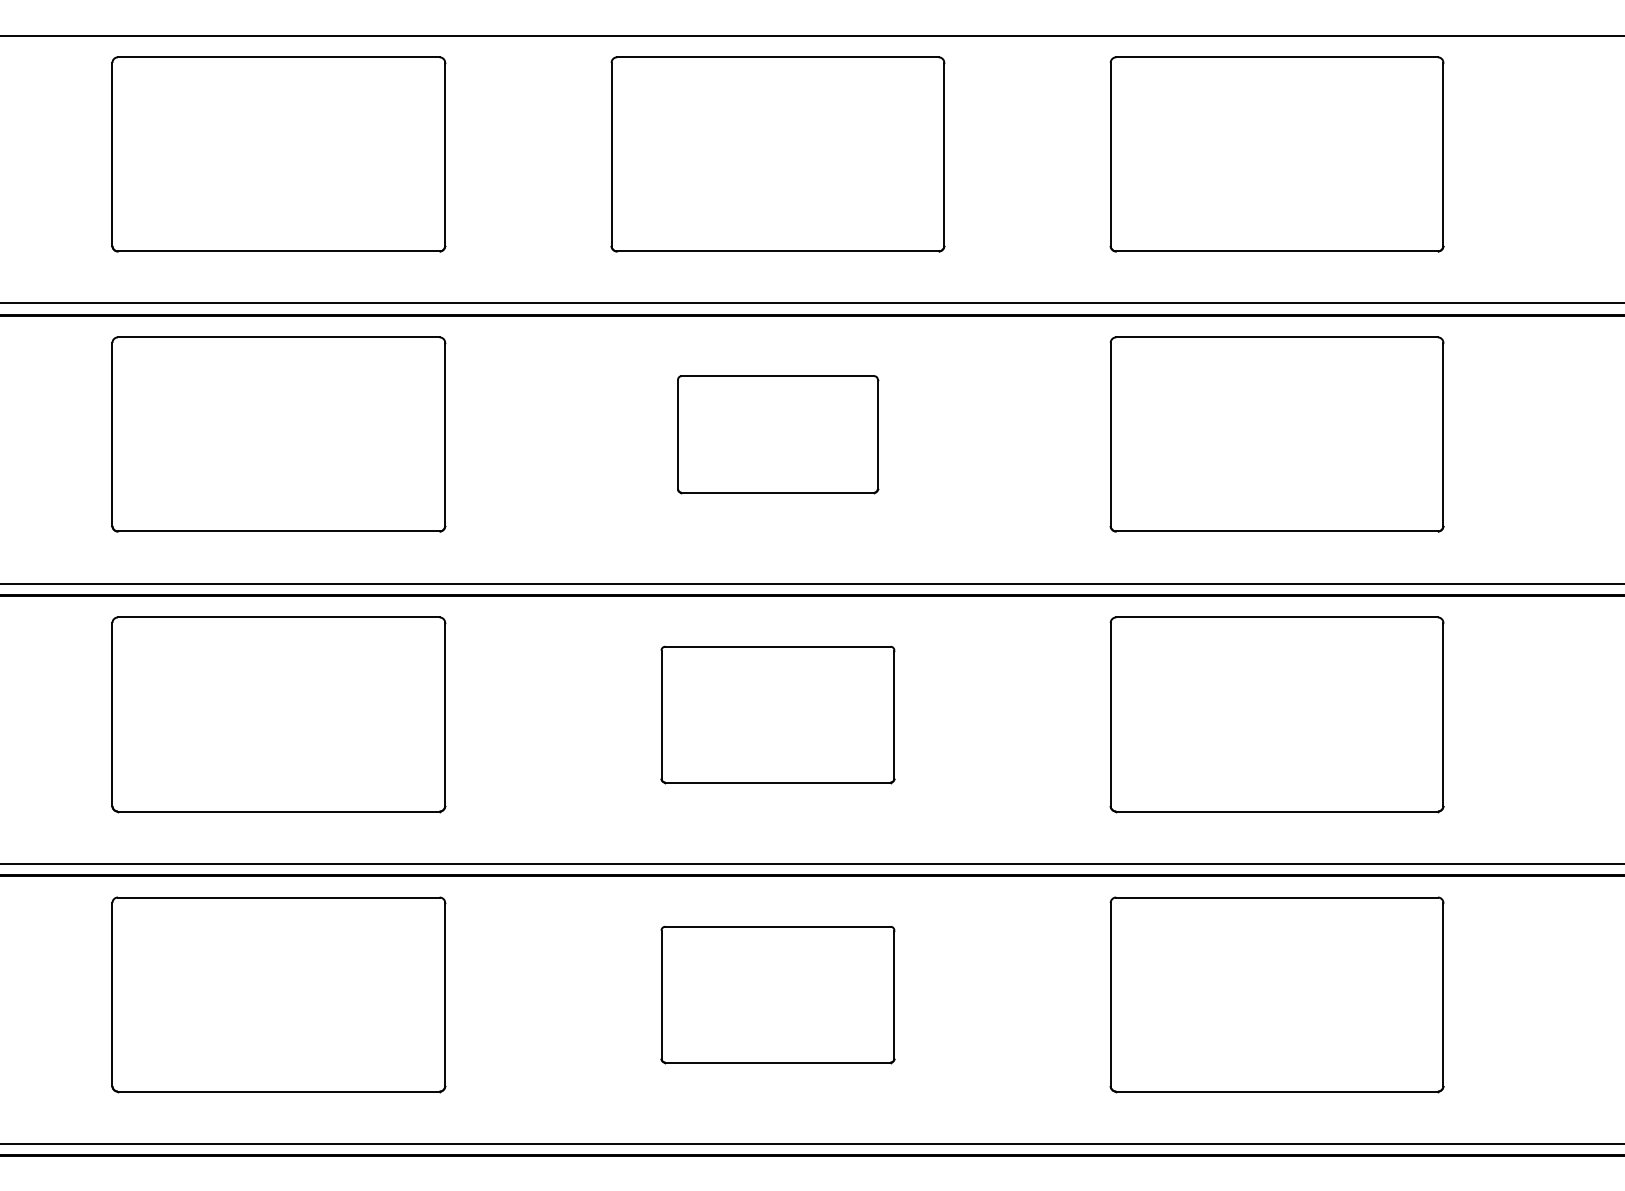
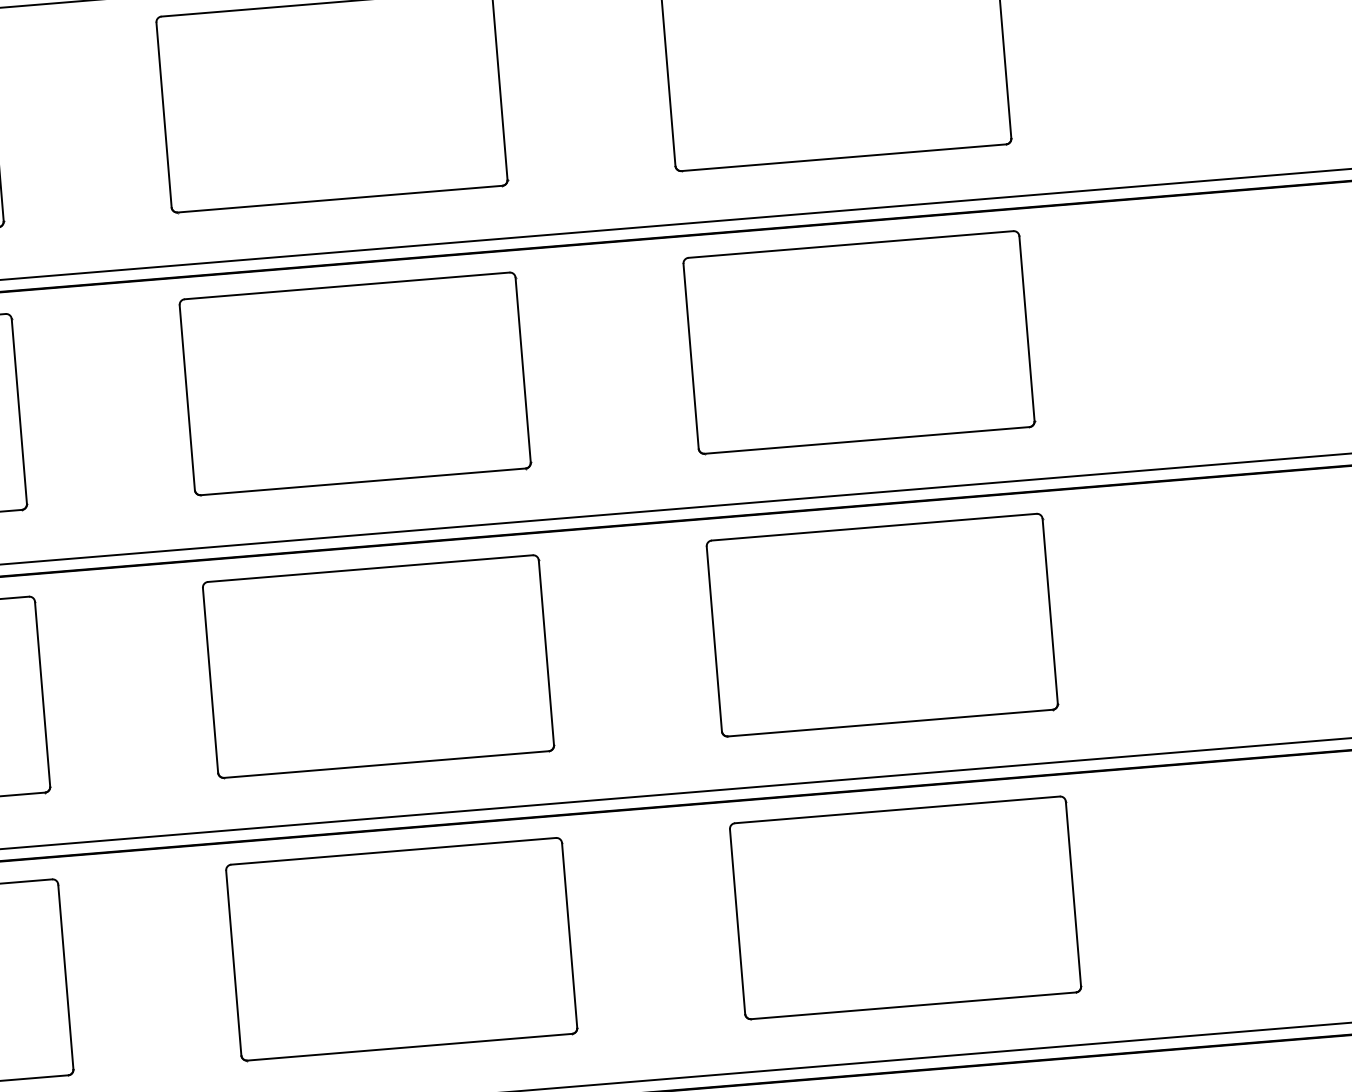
part: (777, 434) -> (354, 383), size x1.67
part: (777, 714) -> (378, 666), size x1.43
part: (777, 994) -> (401, 949), size x1.43

